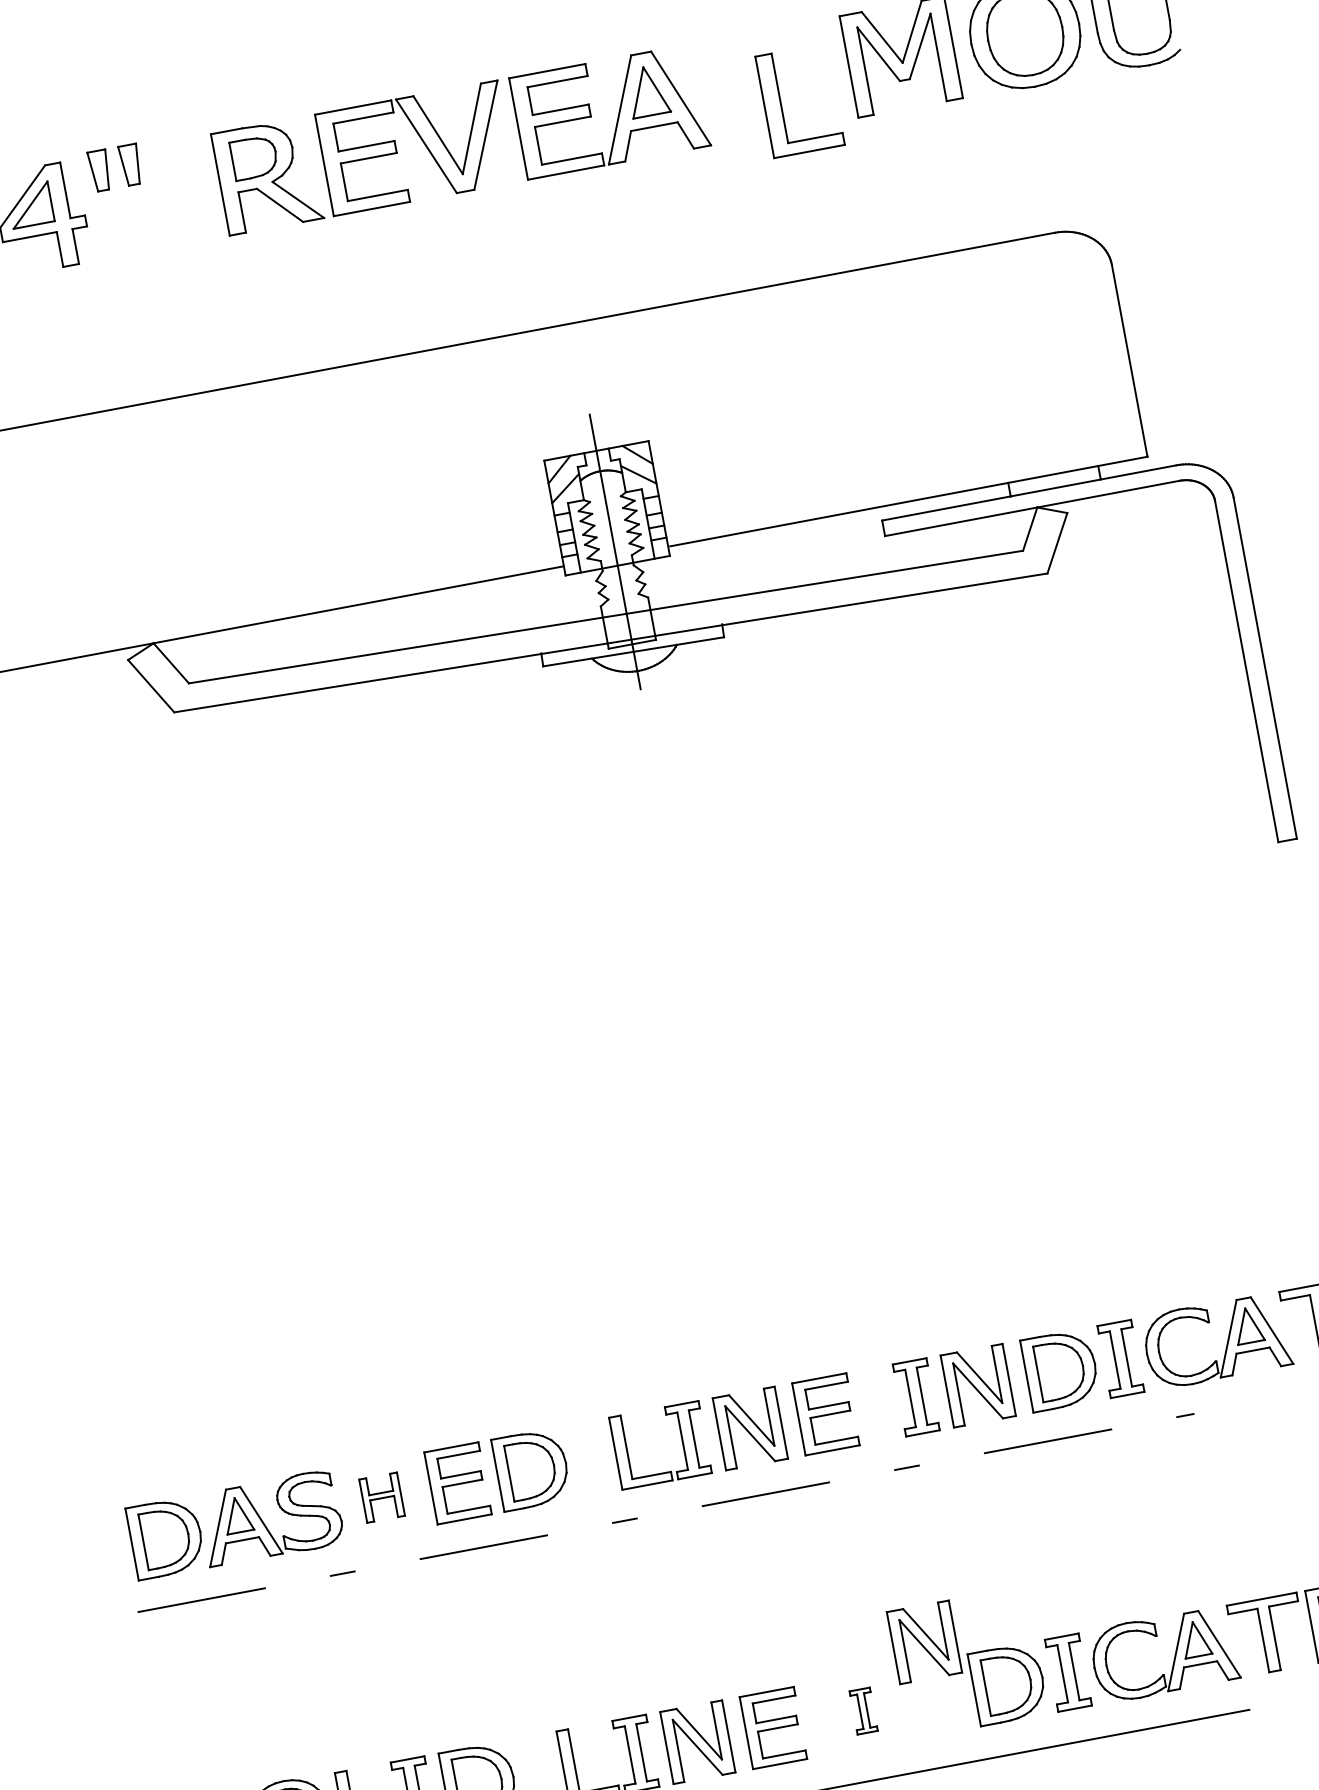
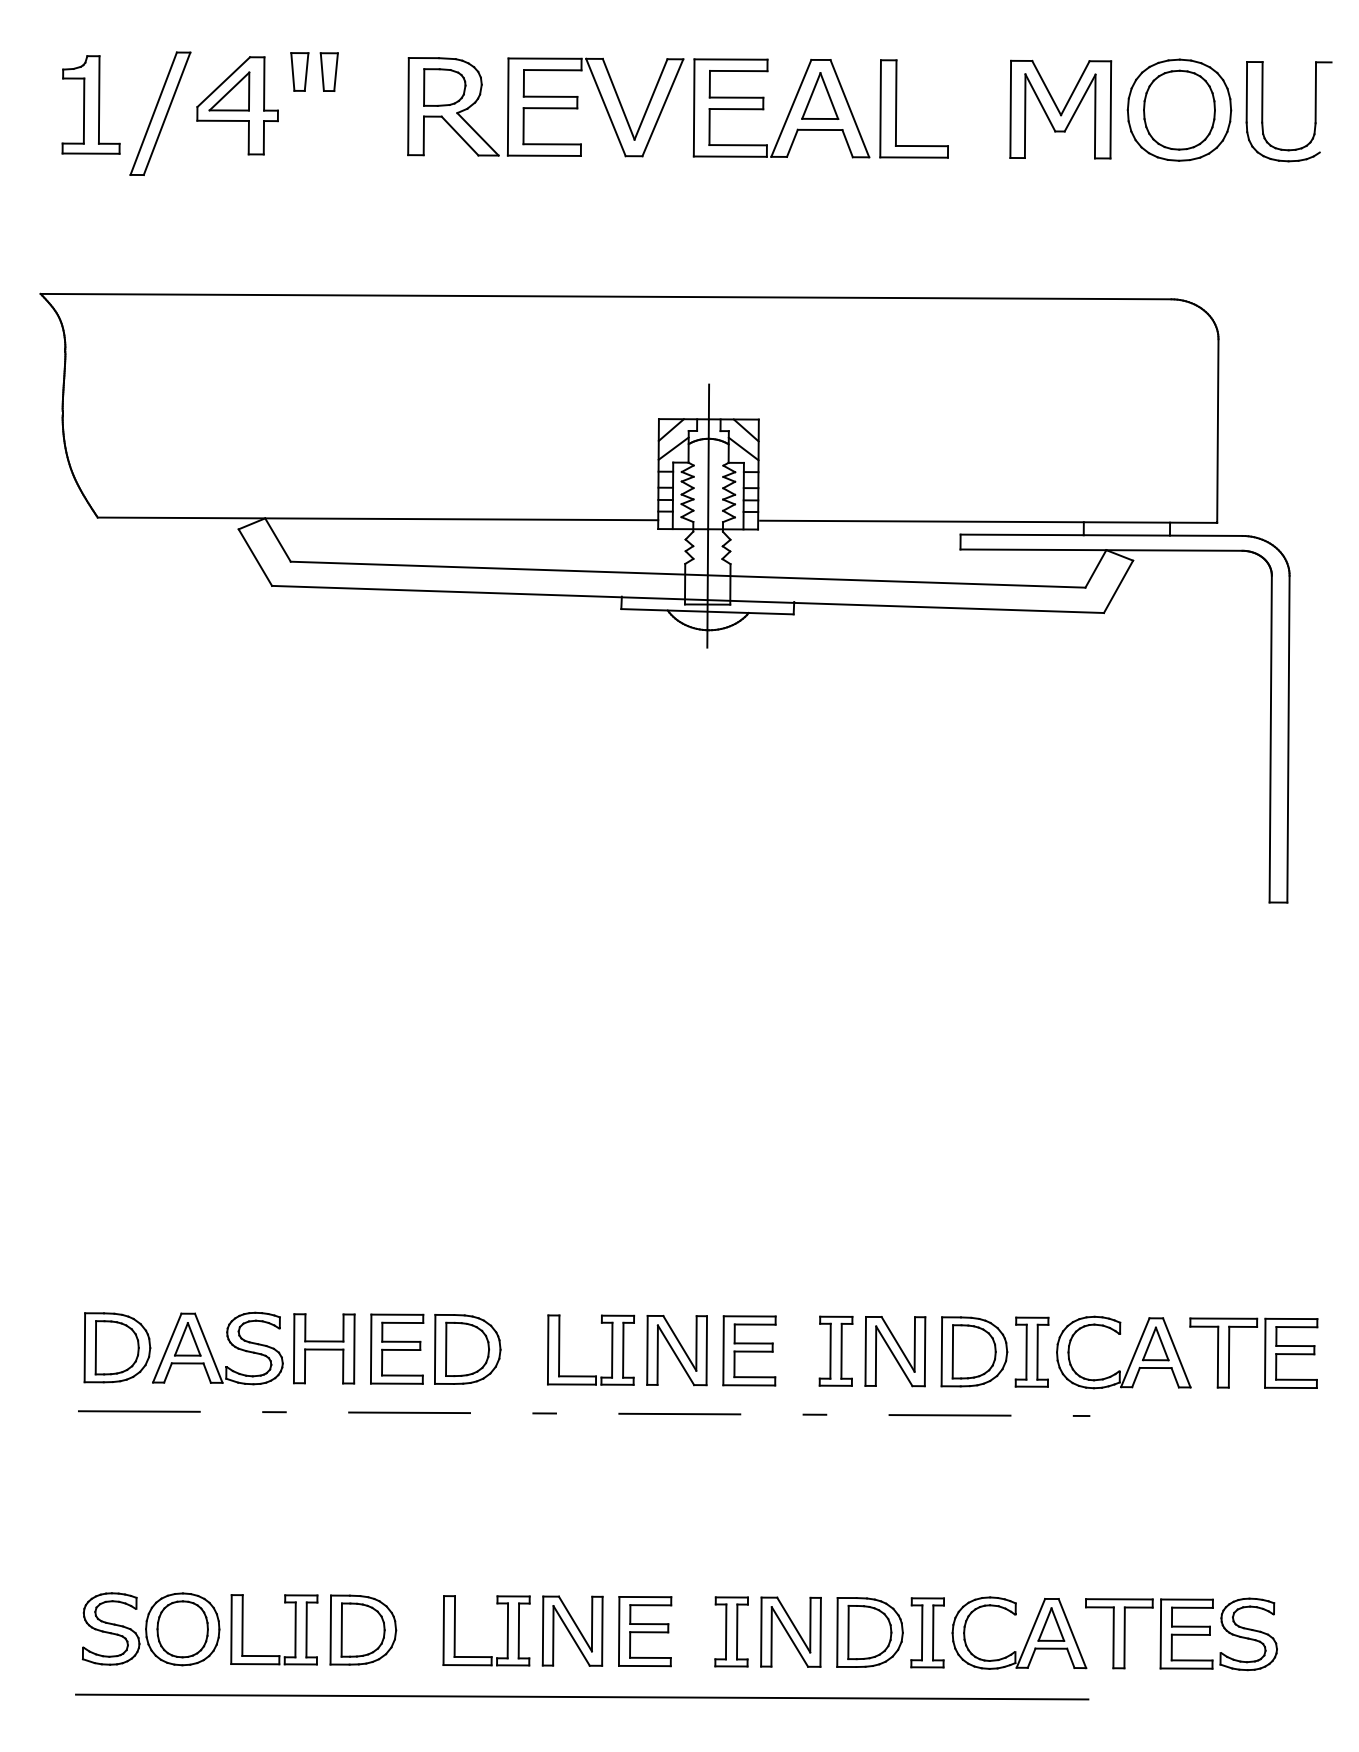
part: (782, 103) -> (897, 108), moved
part: (382, 1497) -> (324, 1348), size x1.67
part: (923, 1641) -> (790, 1631), moved
part: (863, 1710) -> (731, 1631), size x1.67

